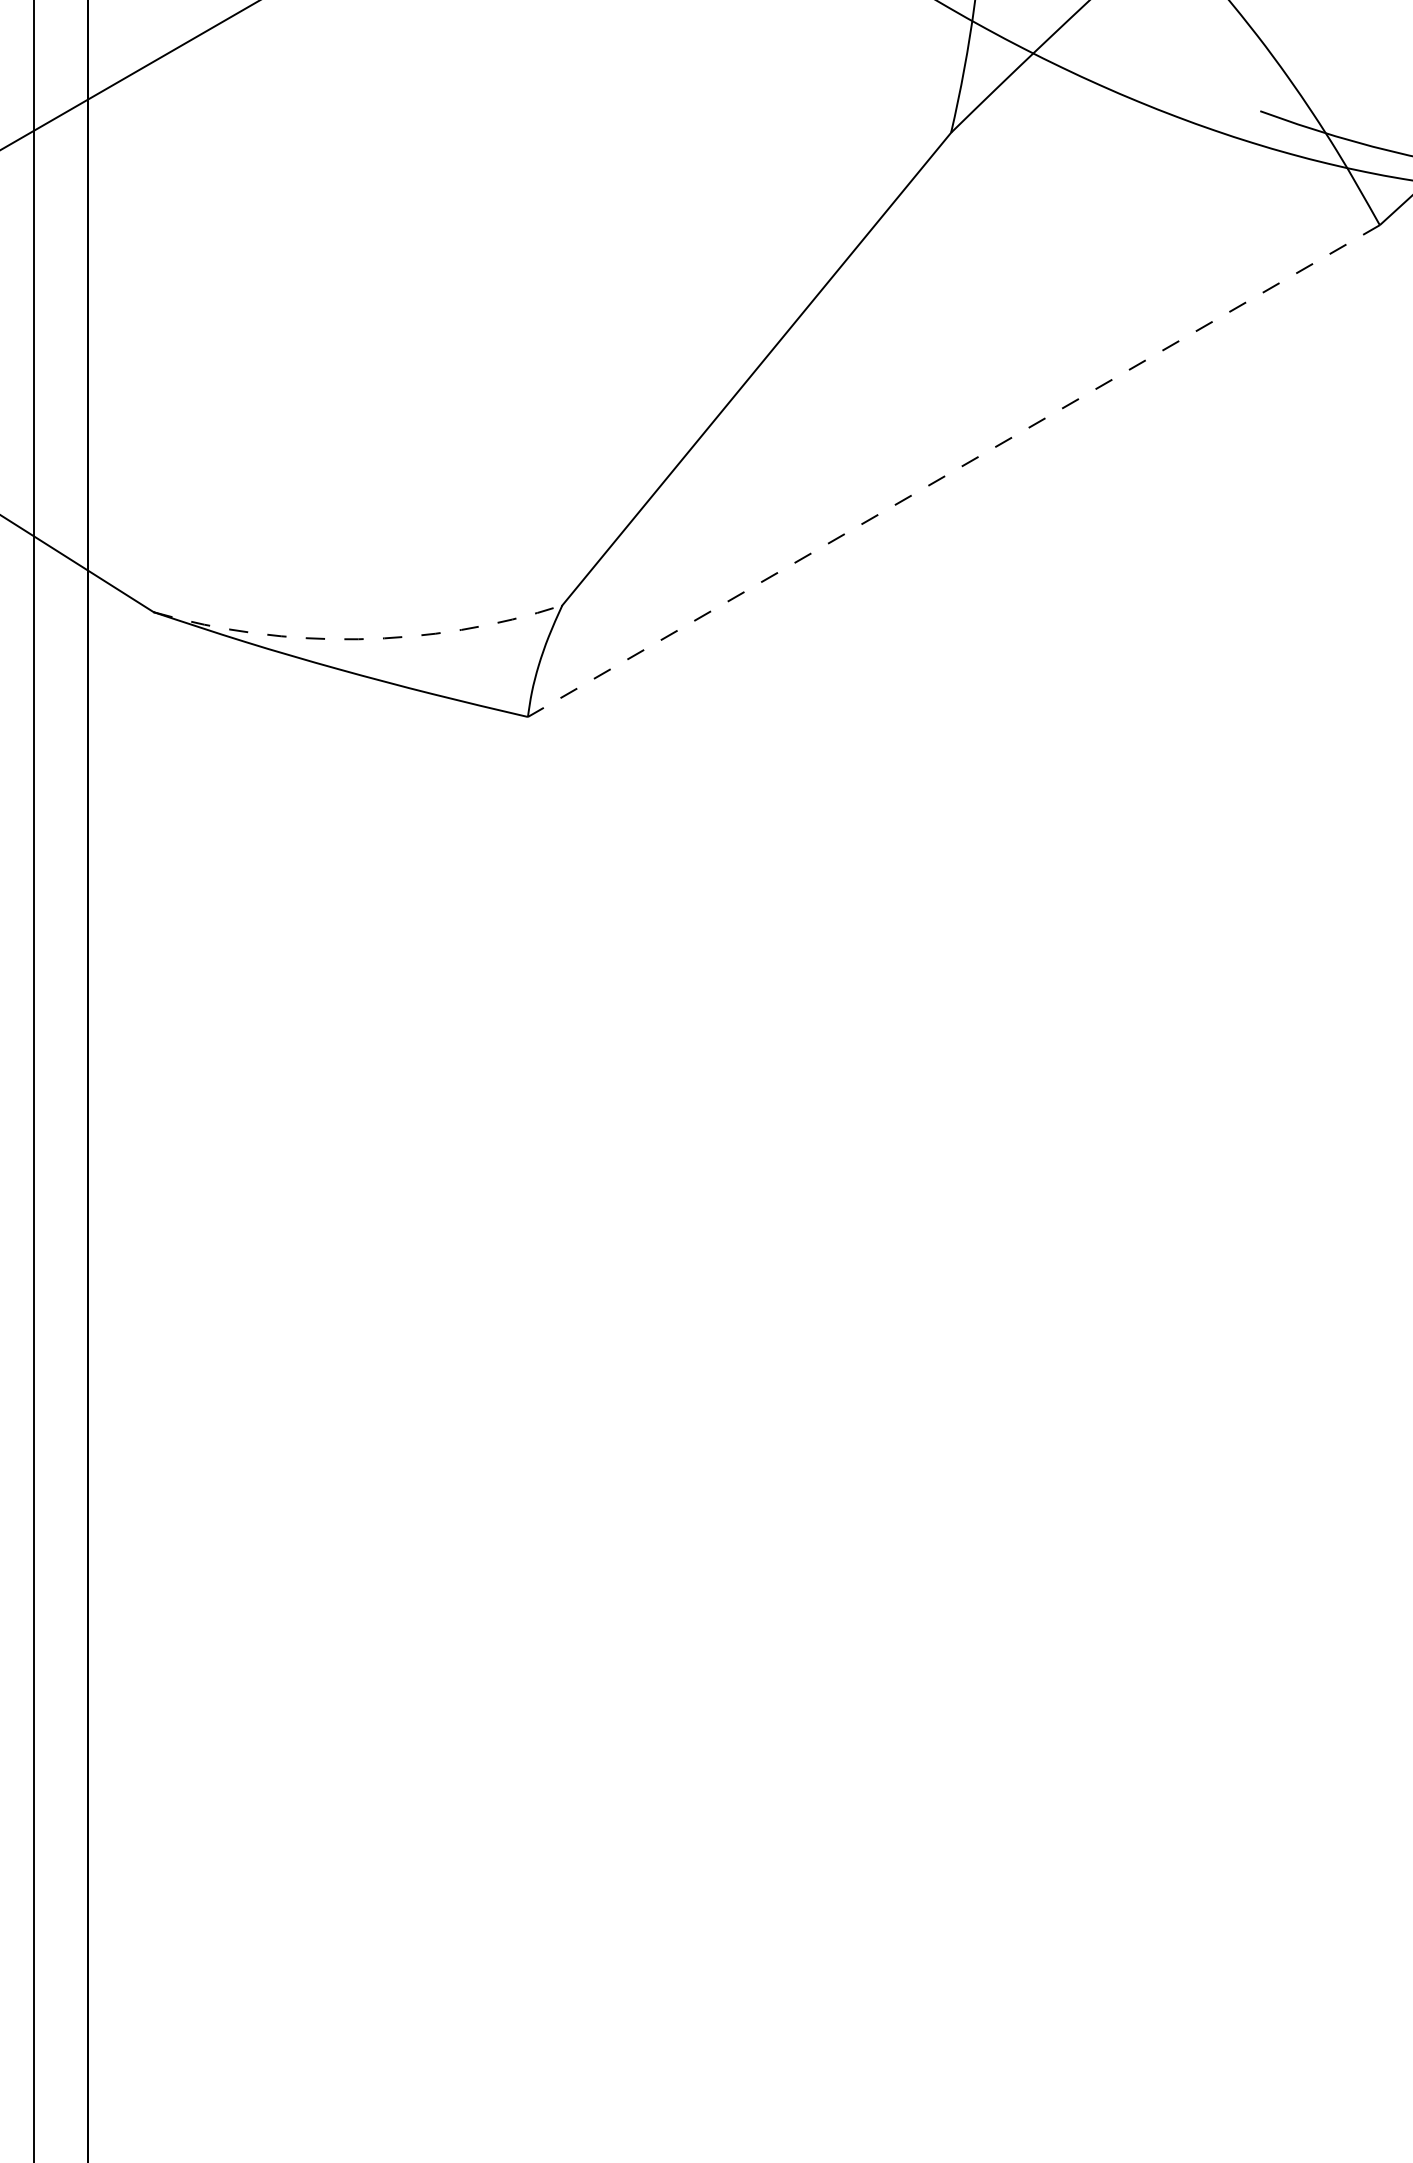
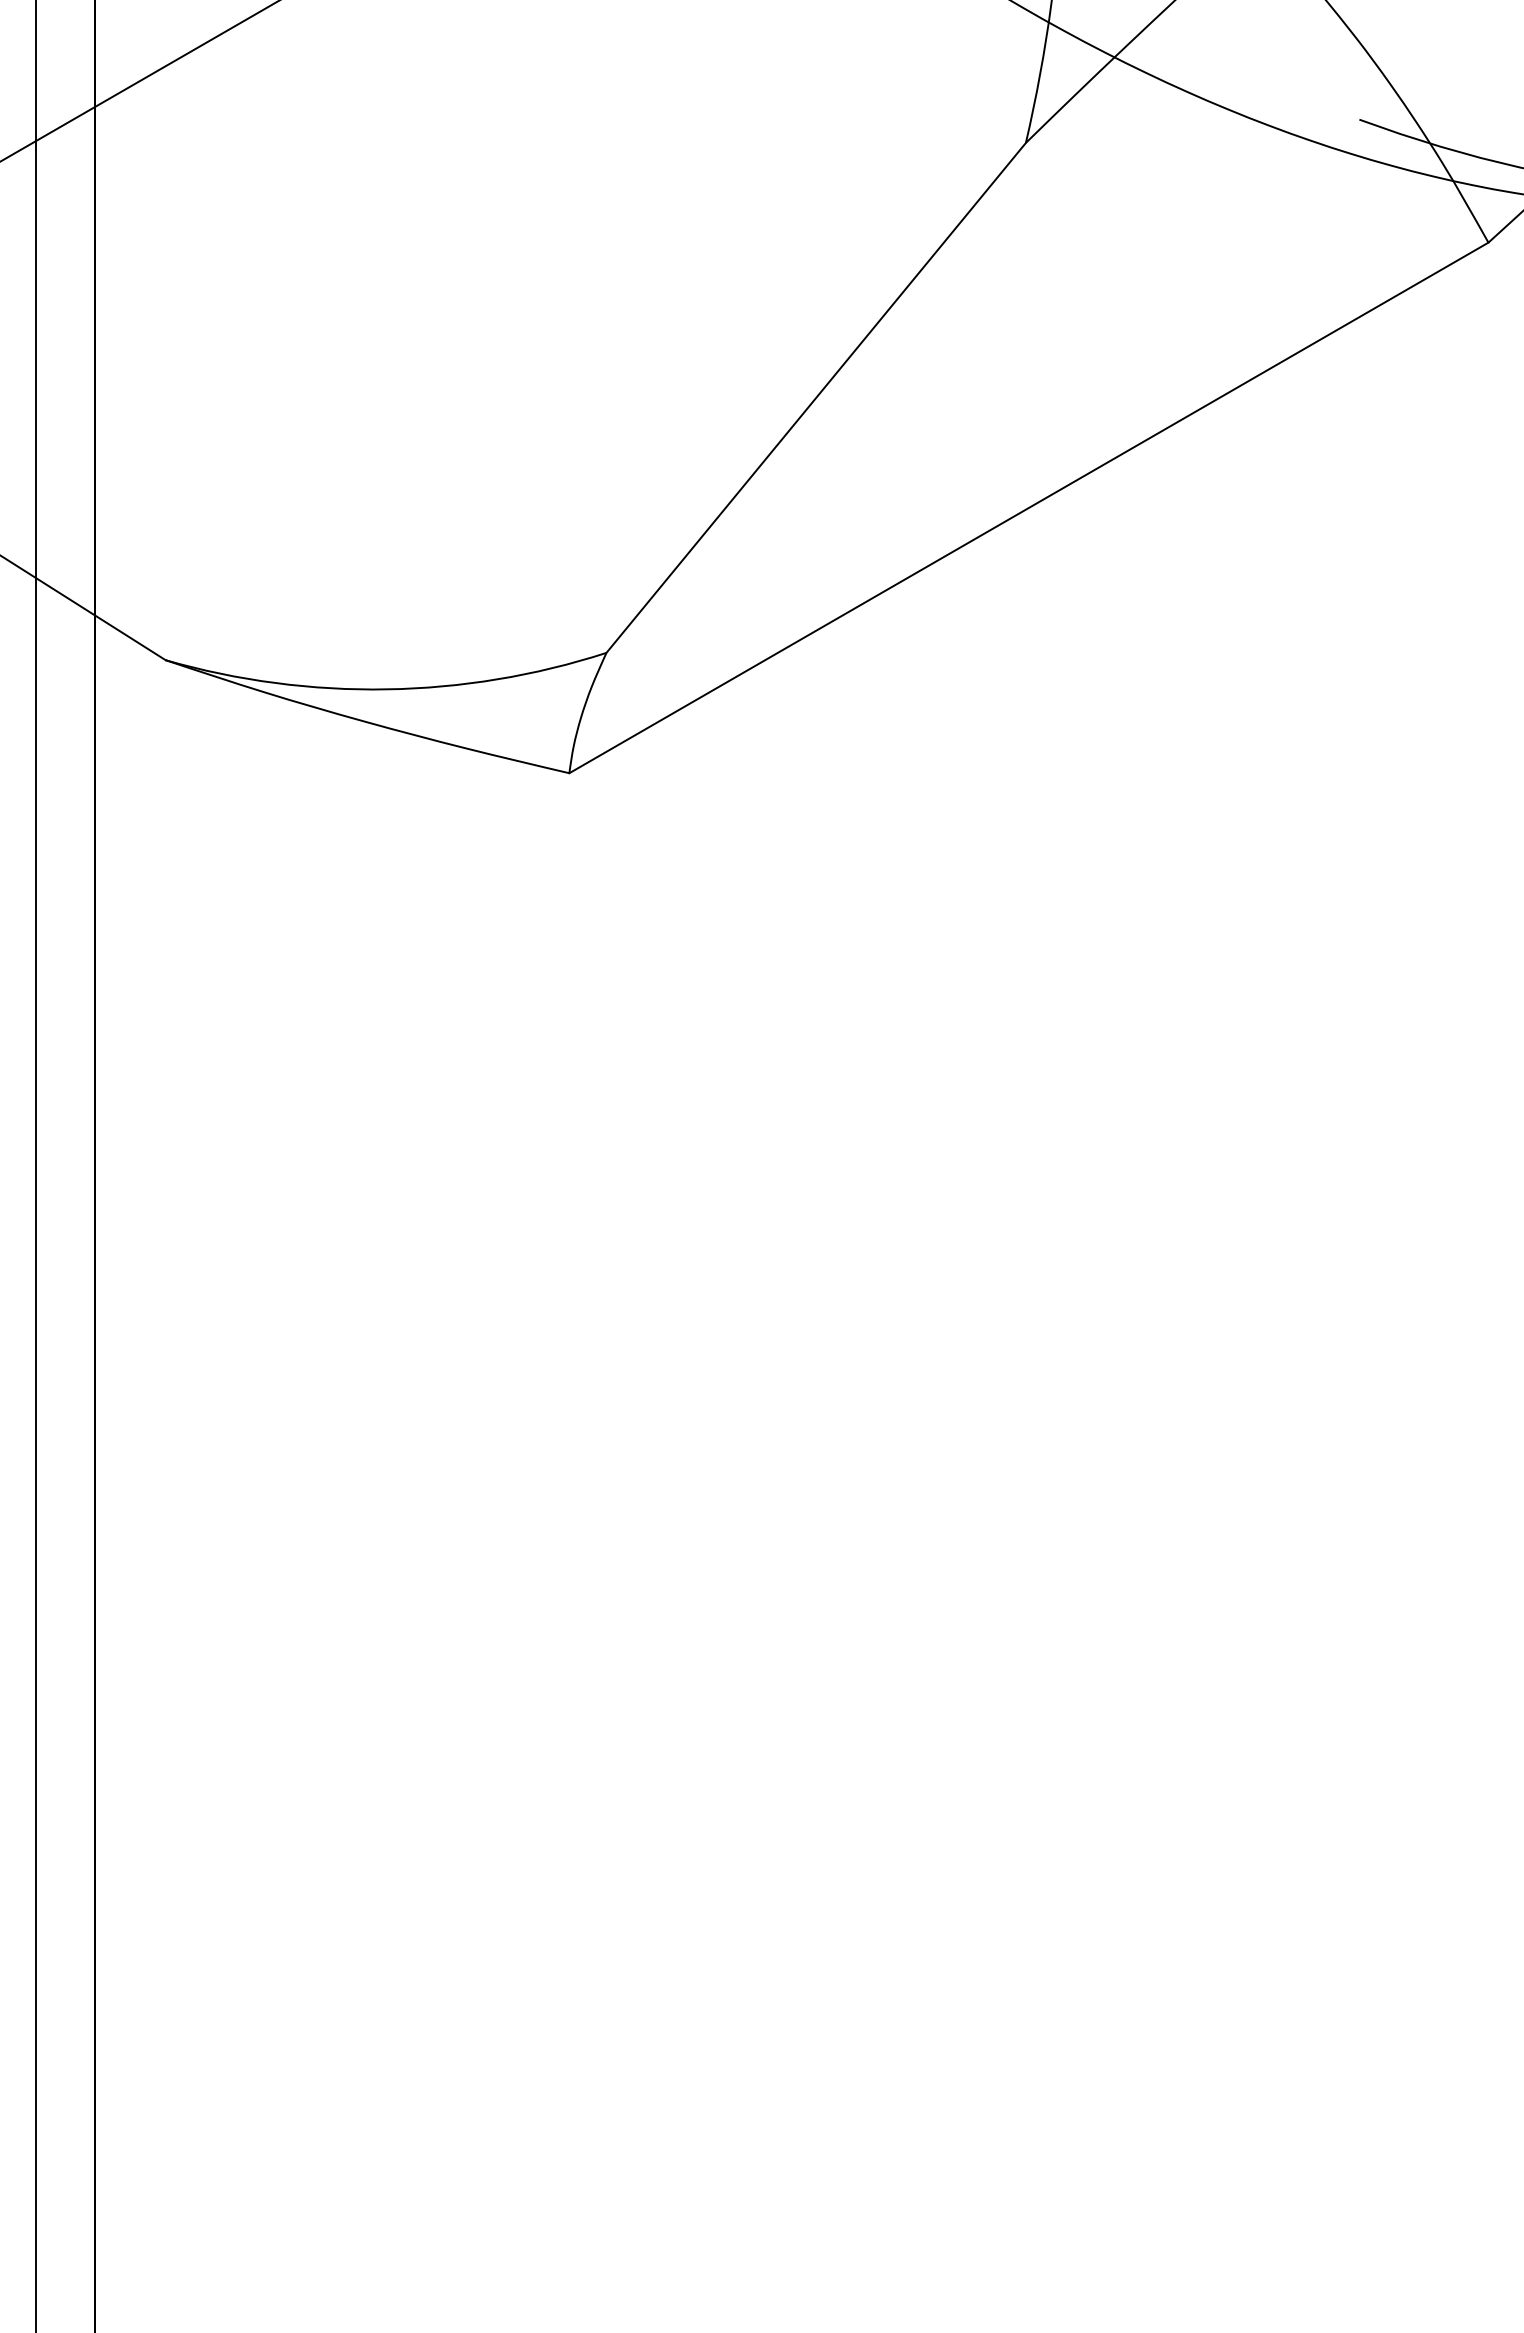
line: (953, 470) -> (1028, 507), dashed -> solid
arc: (358, 639) -> (386, 689), dashed -> solid

